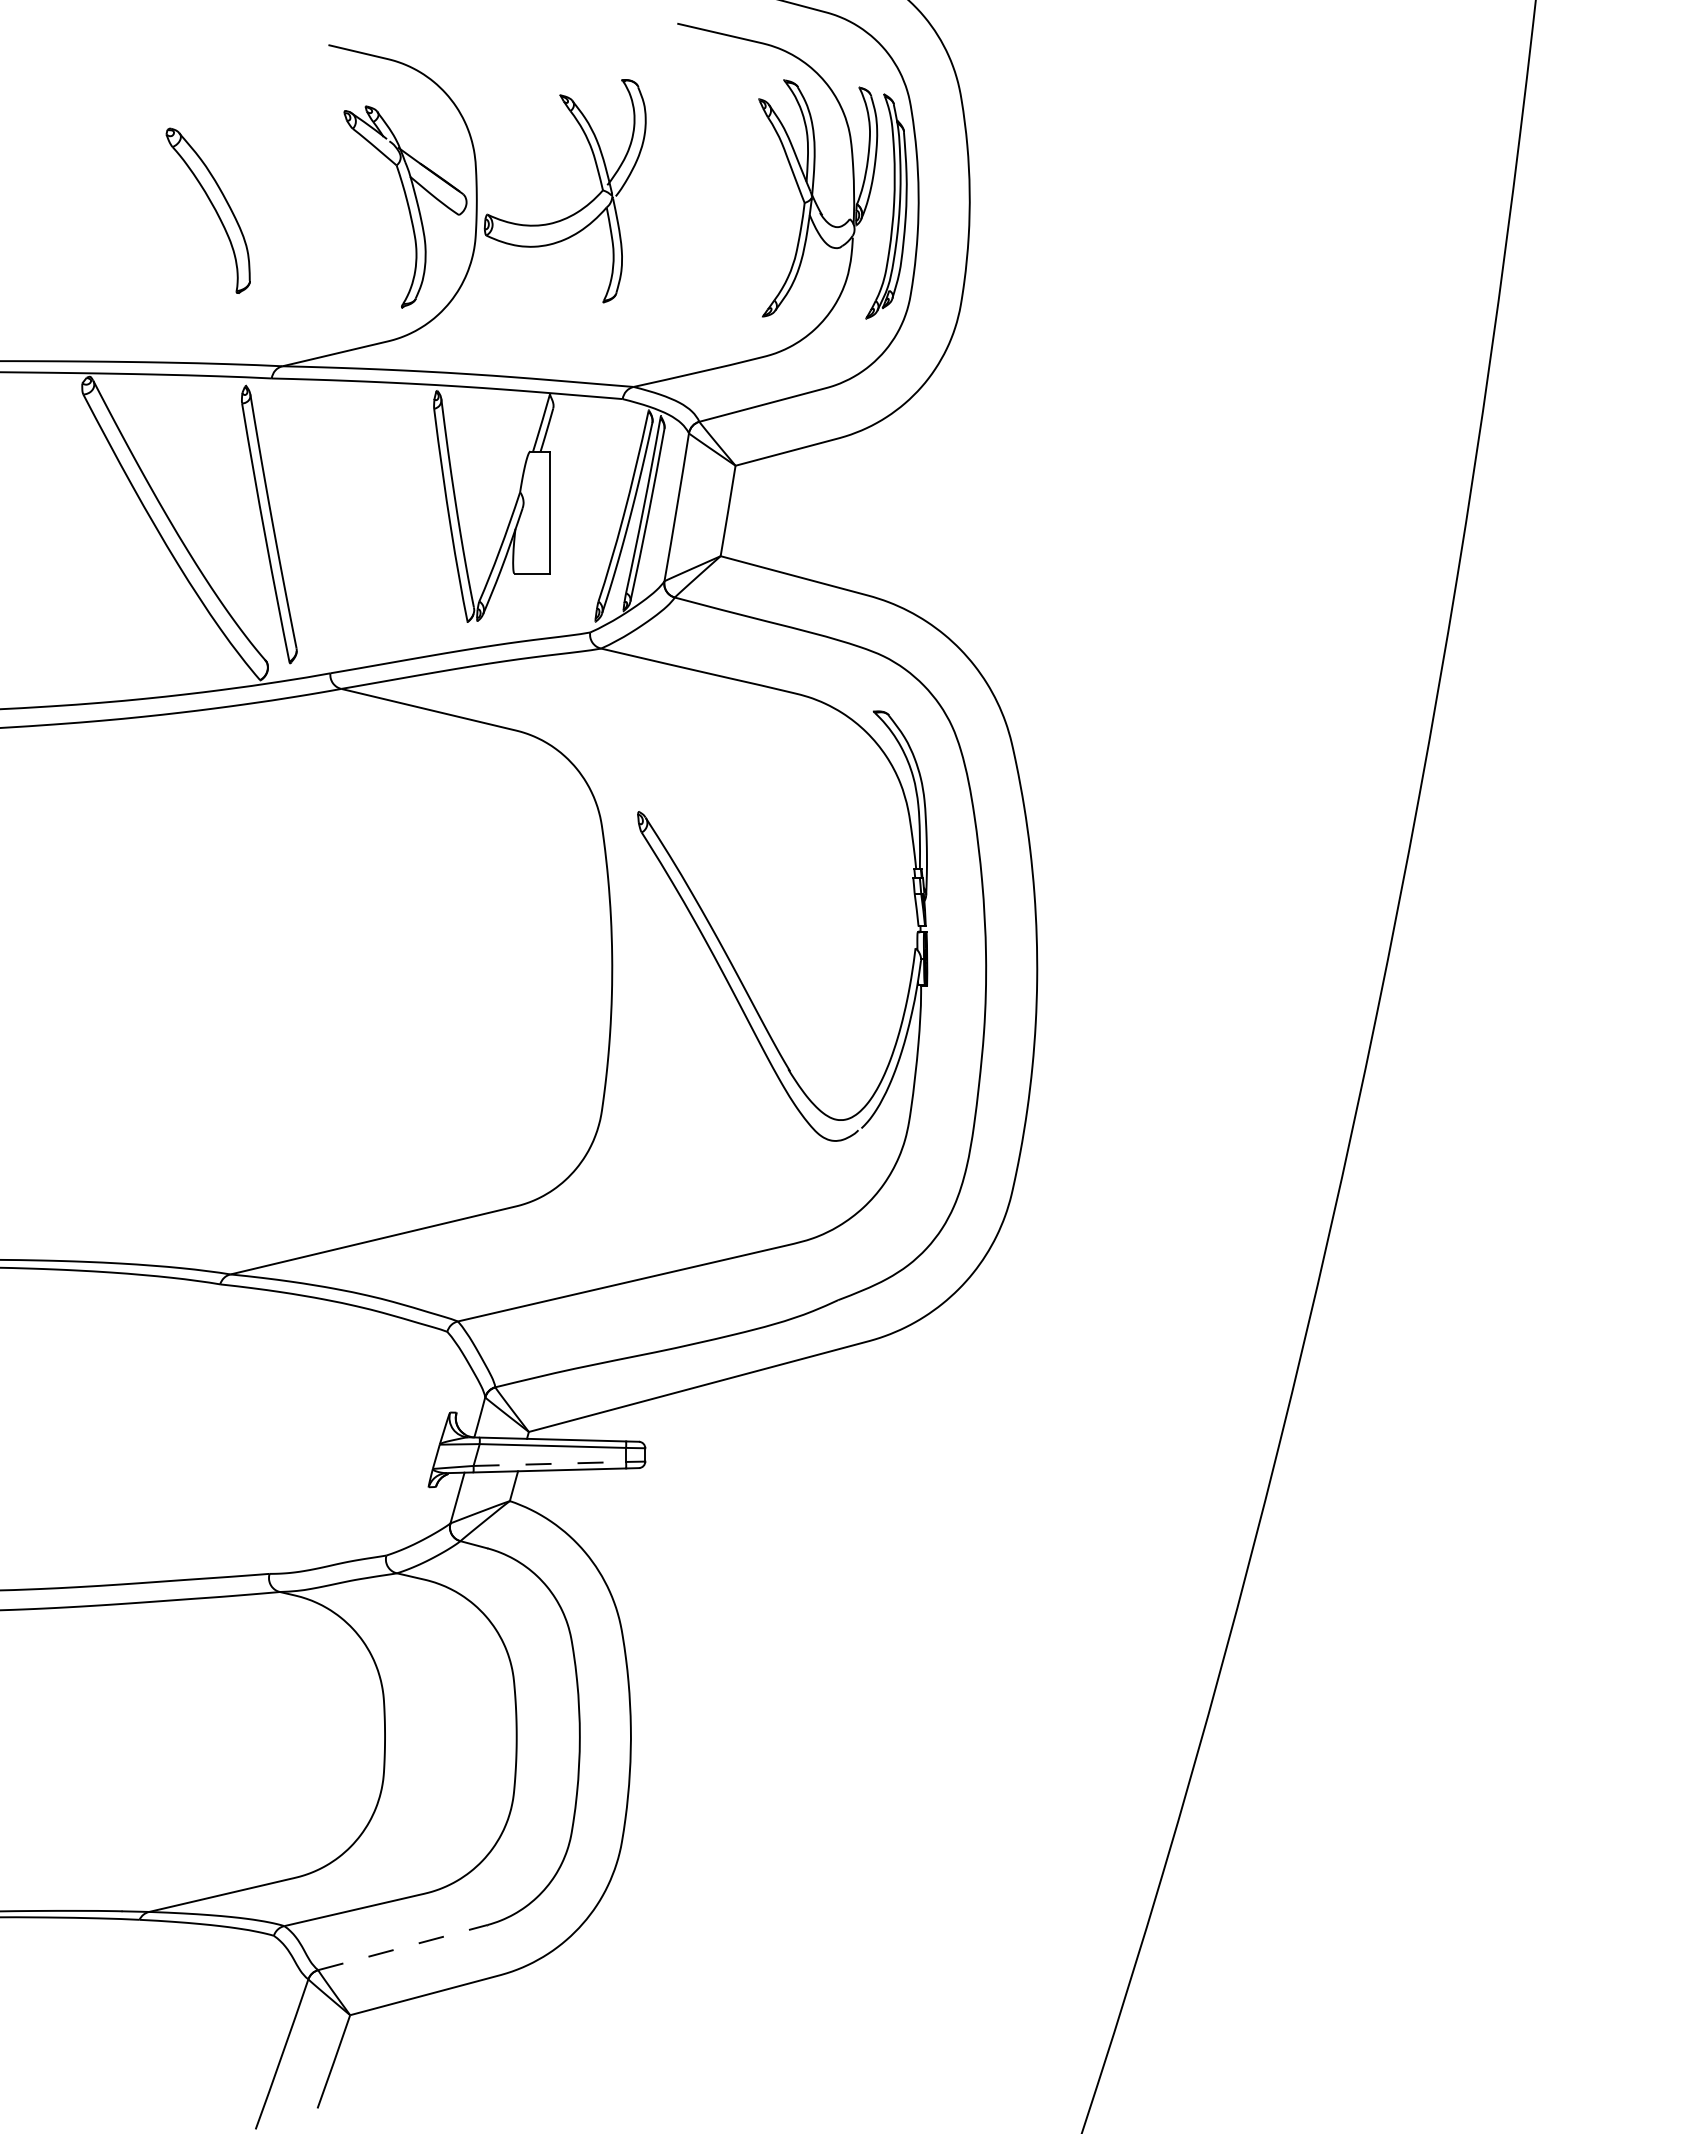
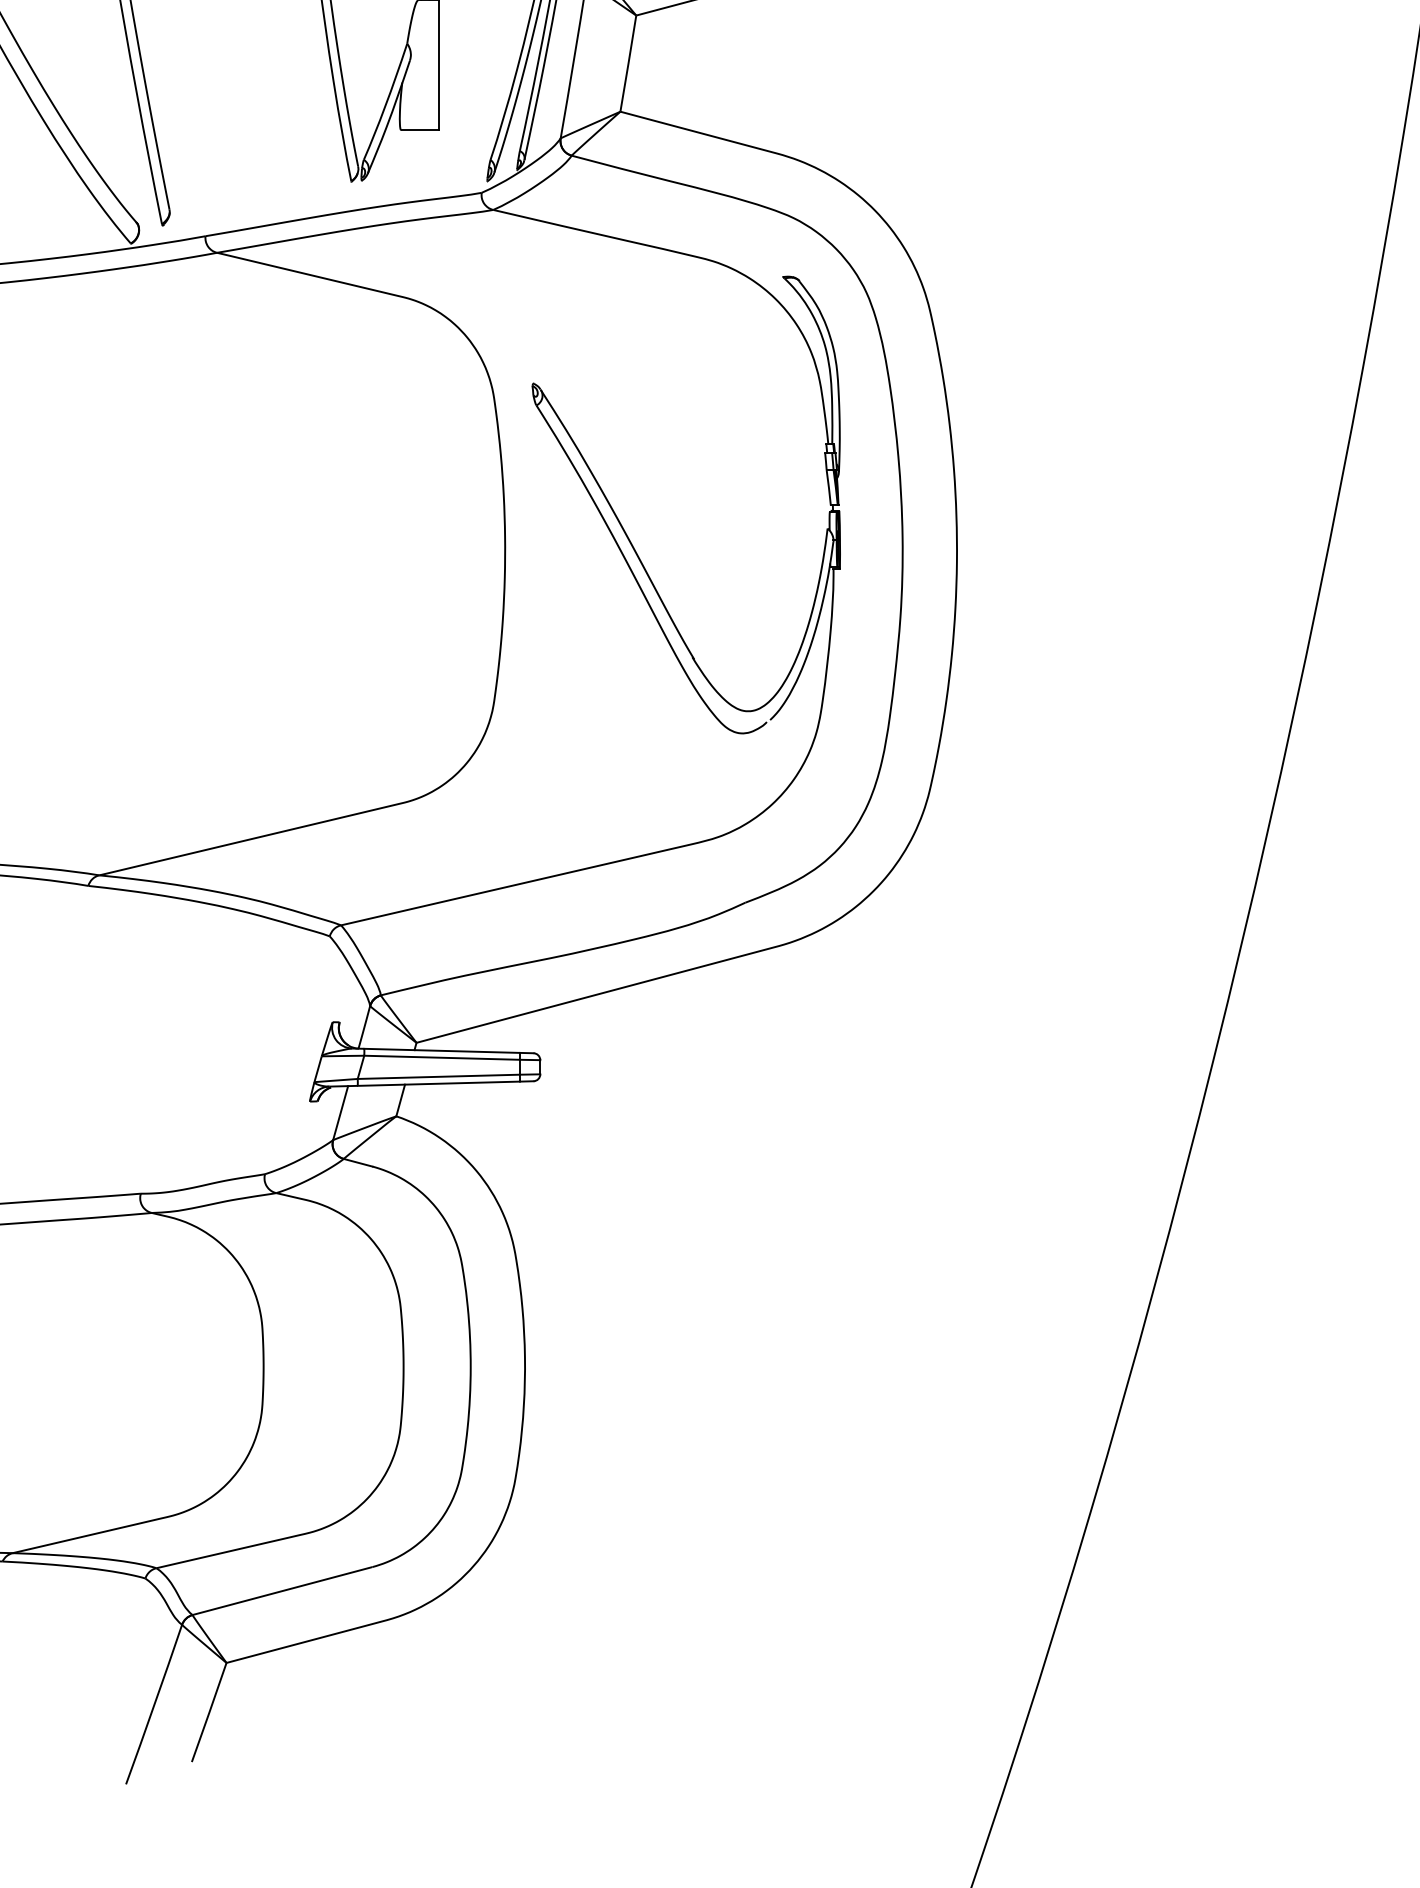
line: (550, 1463) -> (439, 1076), dashed -> solid
line: (404, 1947) -> (284, 1590), dashed -> solid

